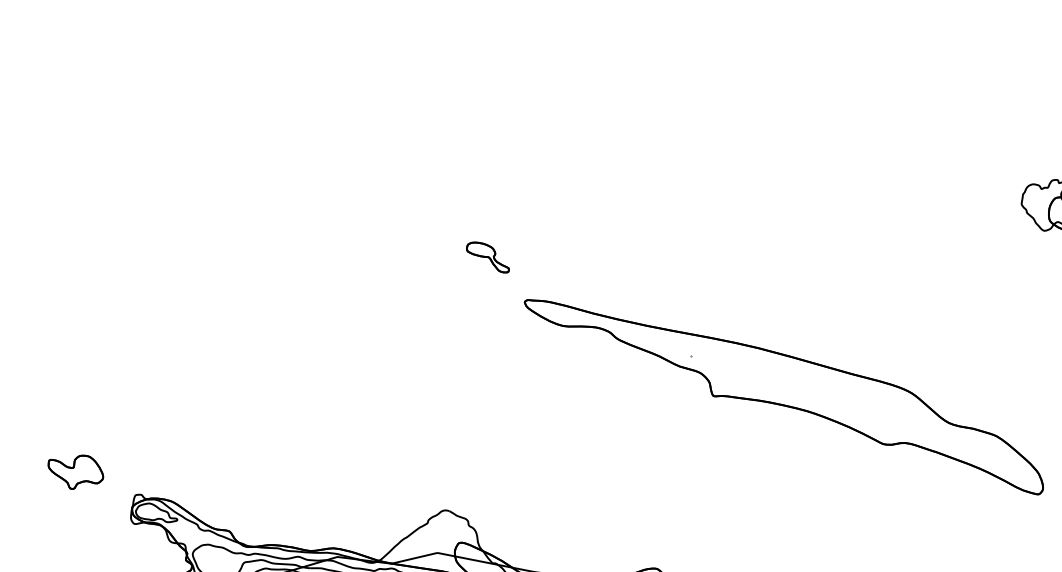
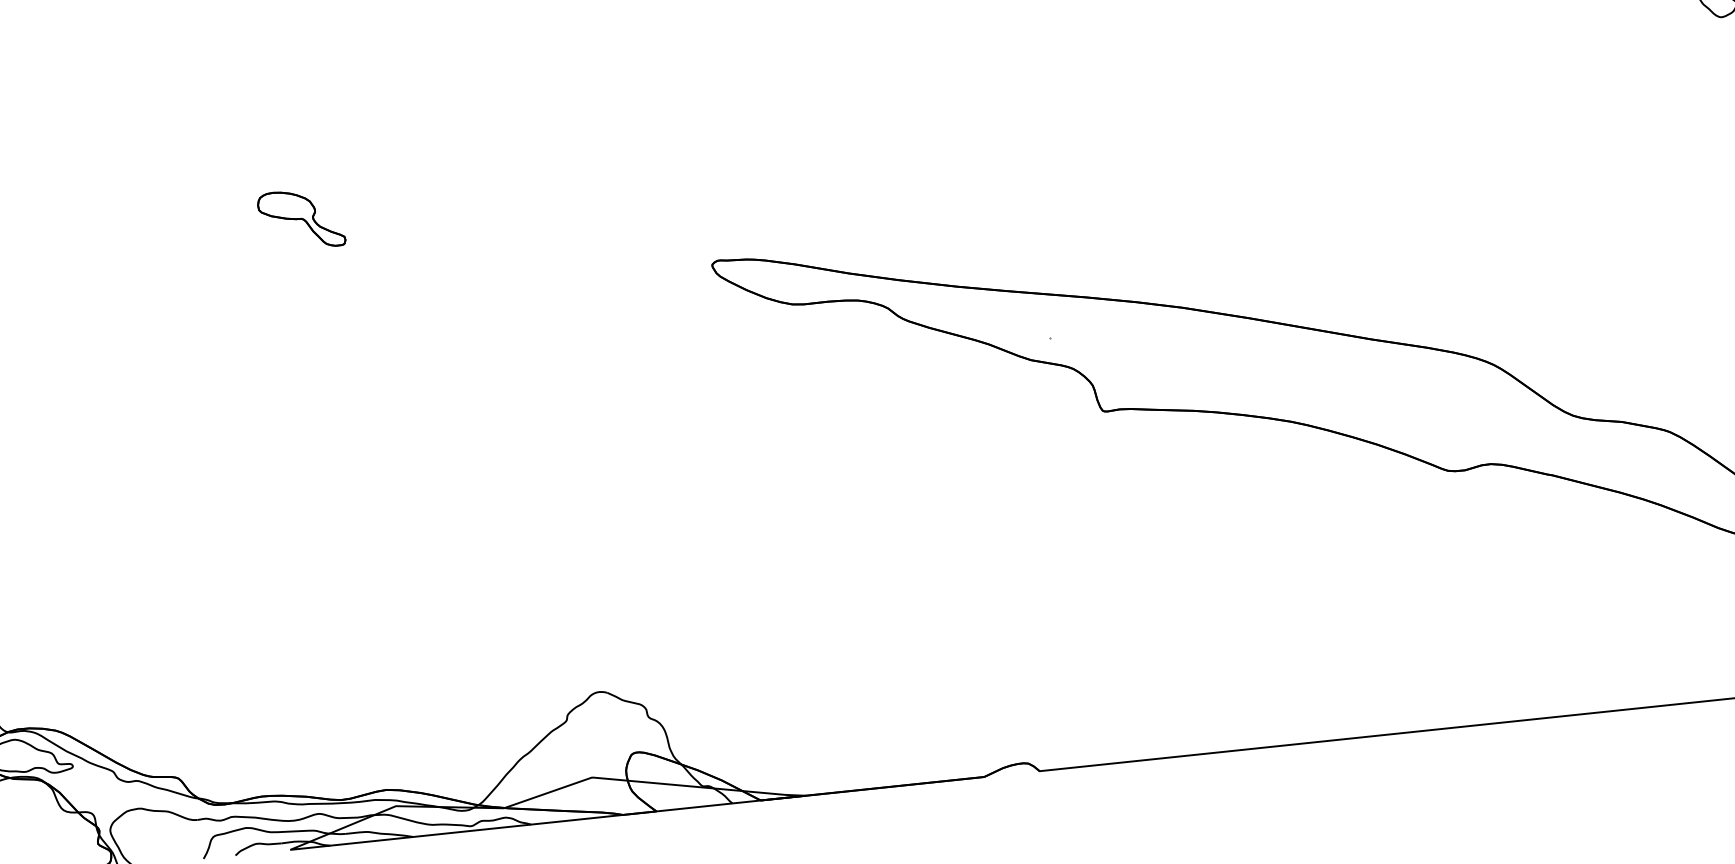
part: (487, 257) -> (300, 219), moved

